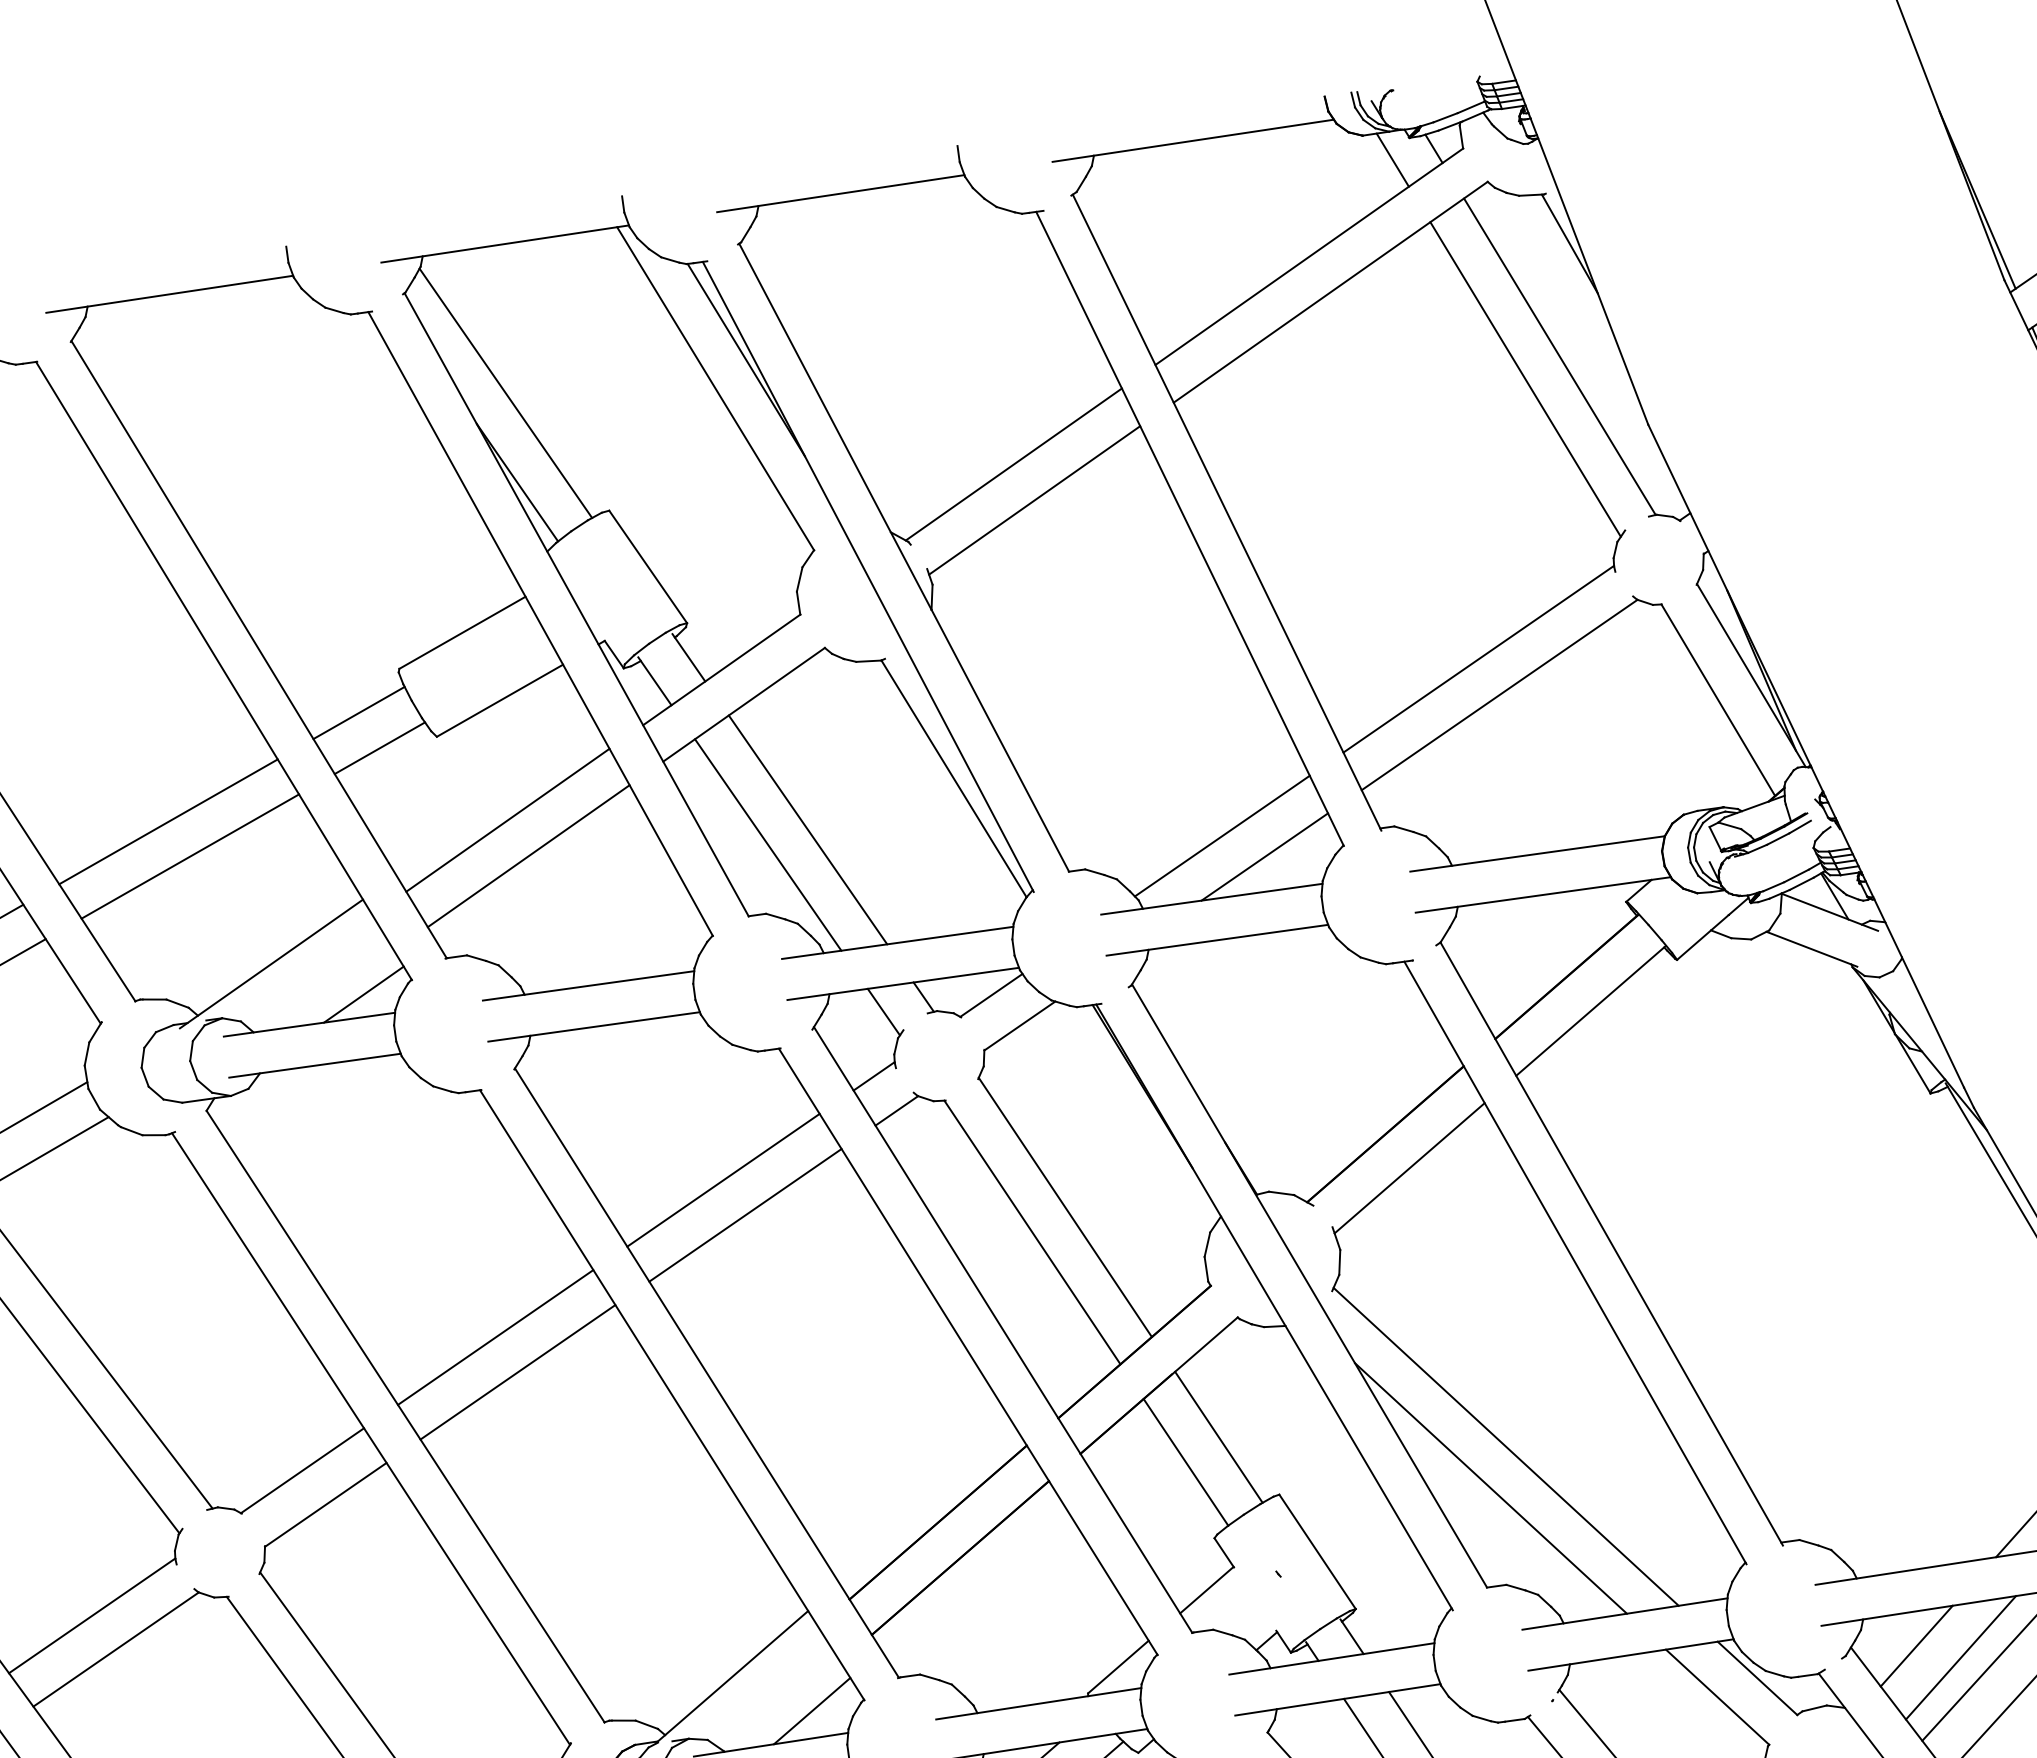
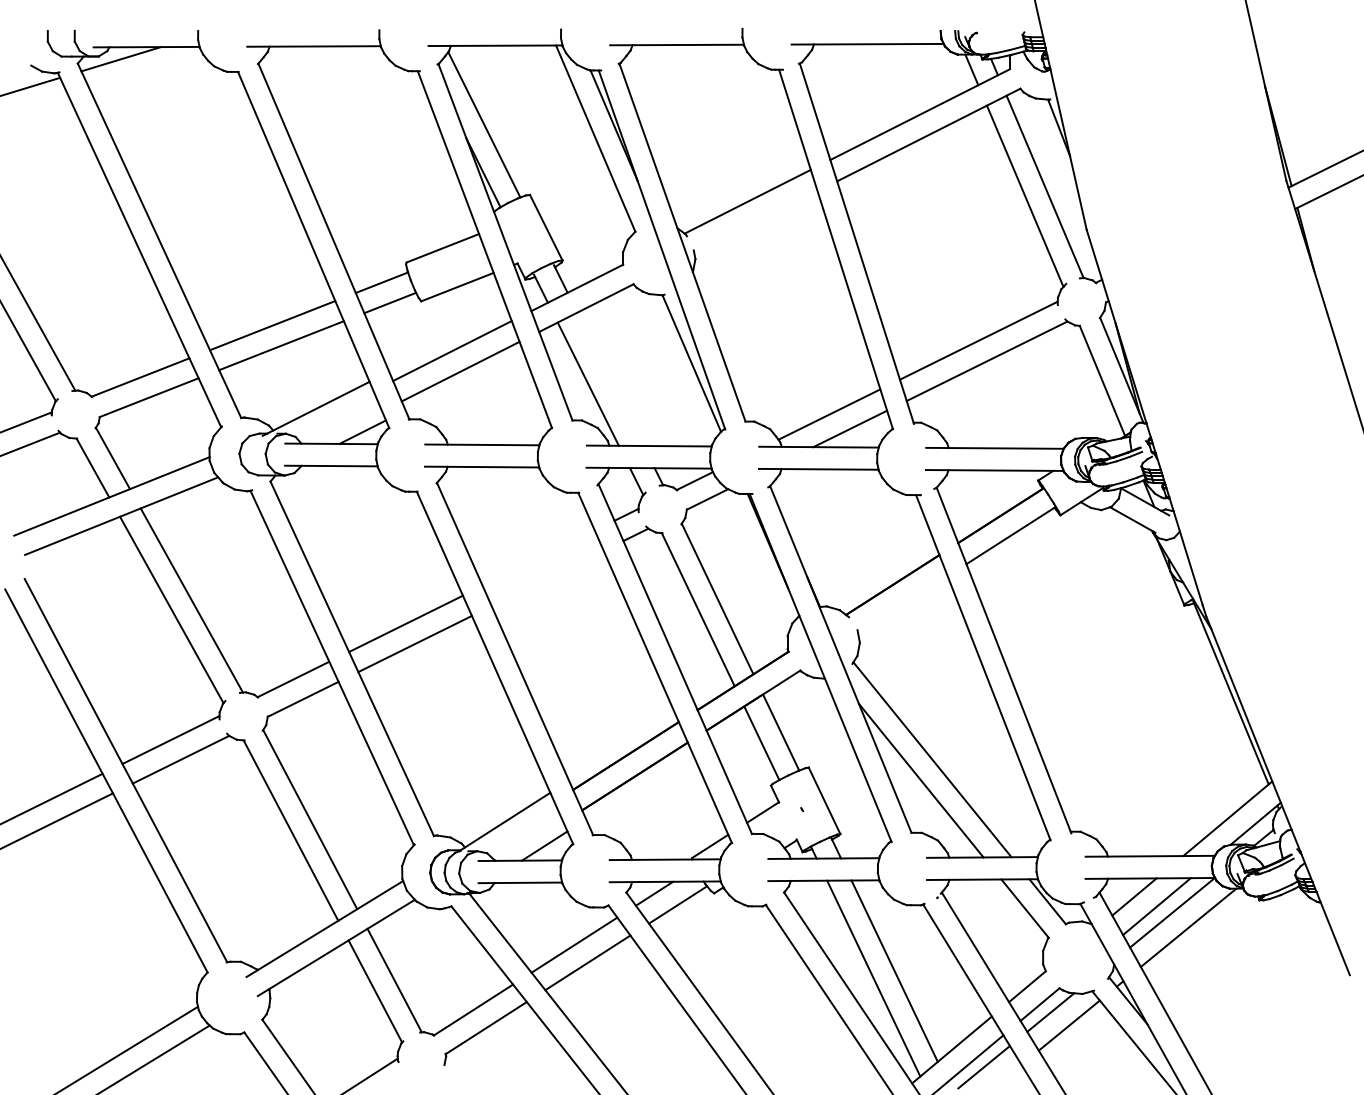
line: (1033, 500) -> (755, 222), removed
line: (807, 828) -> (610, 378), removed
line: (1408, 1167) -> (902, 604), removed
line: (722, 1178) -> (538, 557), removed
line: (745, 1215) -> (547, 578), removed

